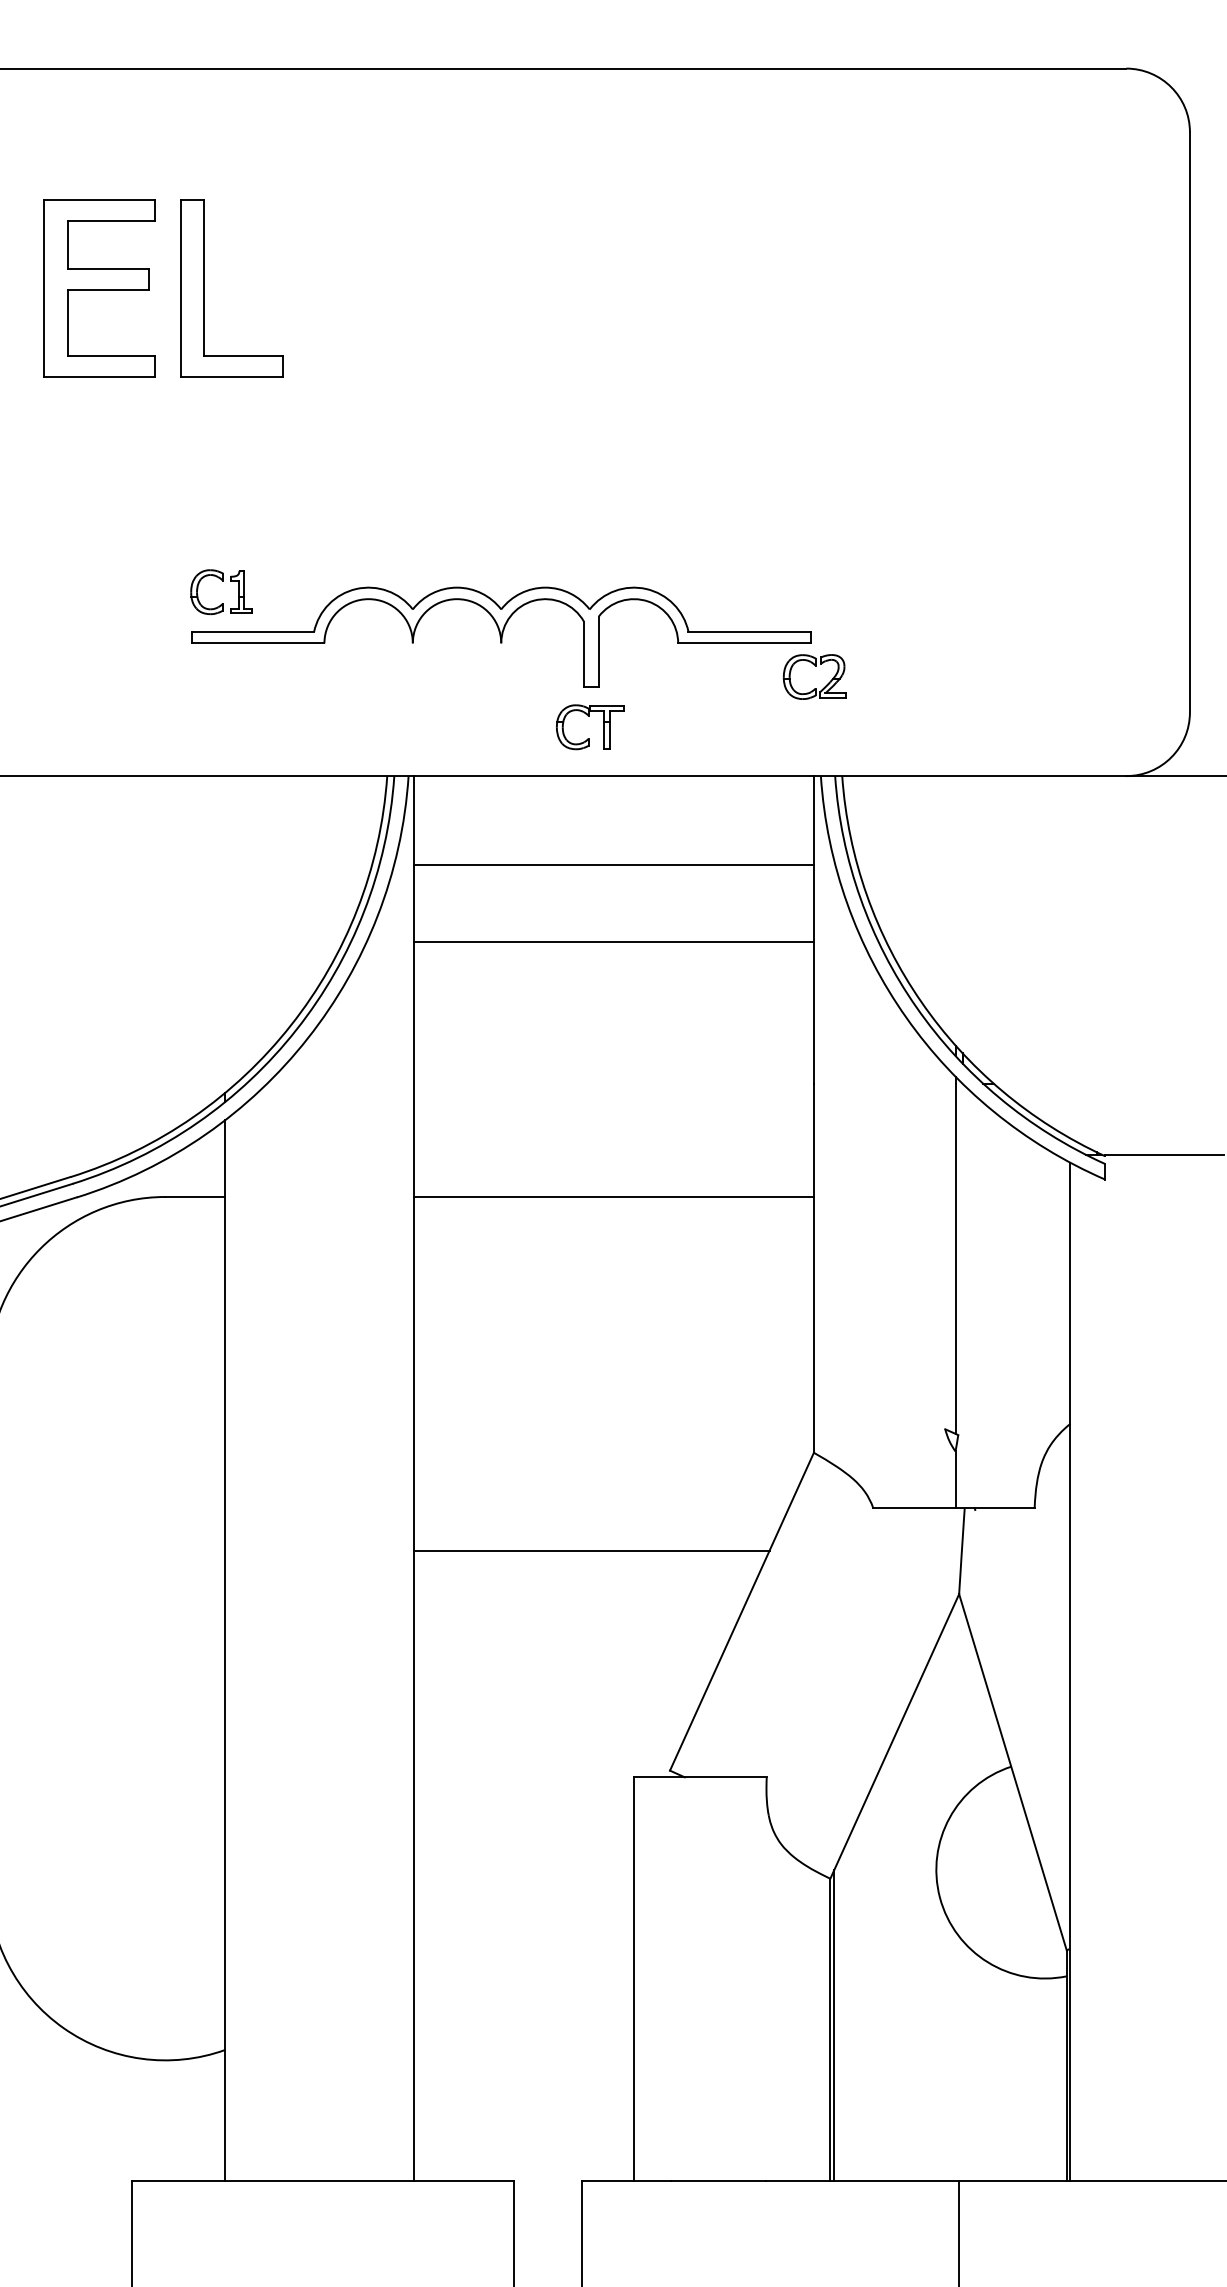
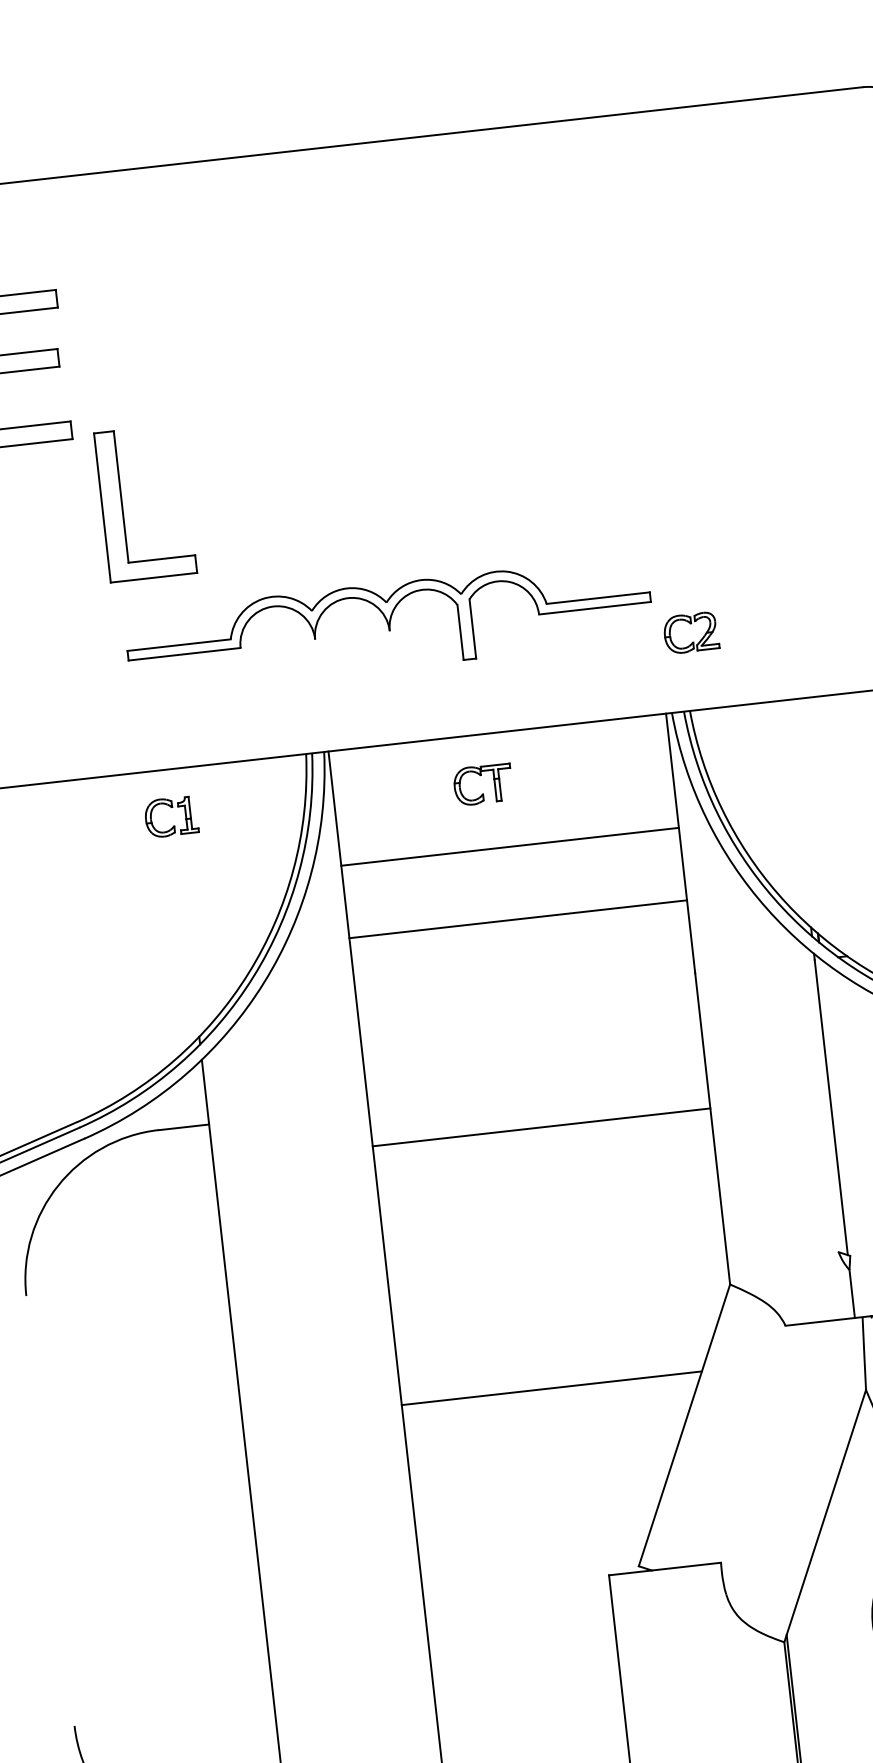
part: (204, 288) -> (122, 505), moved
part: (222, 581) -> (171, 807), moved
part: (815, 666) -> (690, 624), moved
part: (589, 716) -> (481, 775), moved
line: (613, 864) -> (509, 846), moved
line: (613, 942) -> (517, 919), moved
line: (613, 1197) -> (541, 1127), moved

